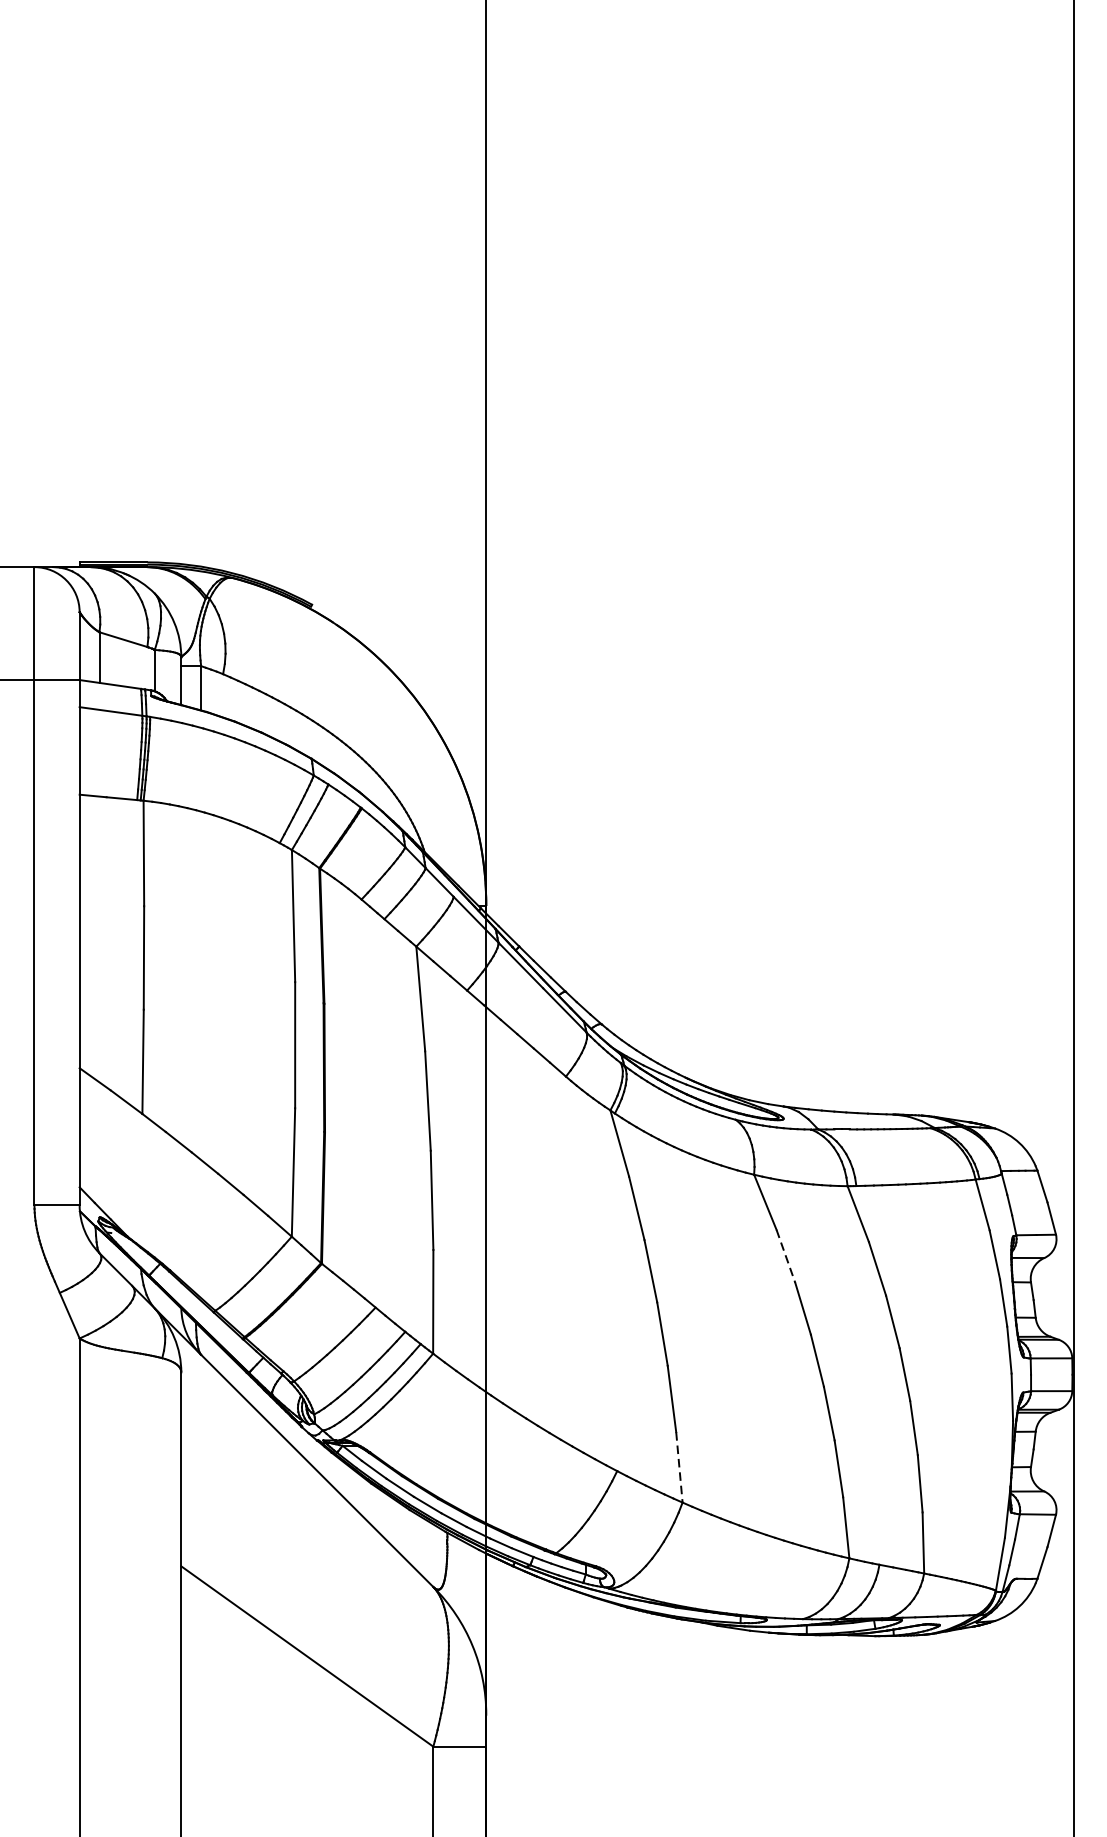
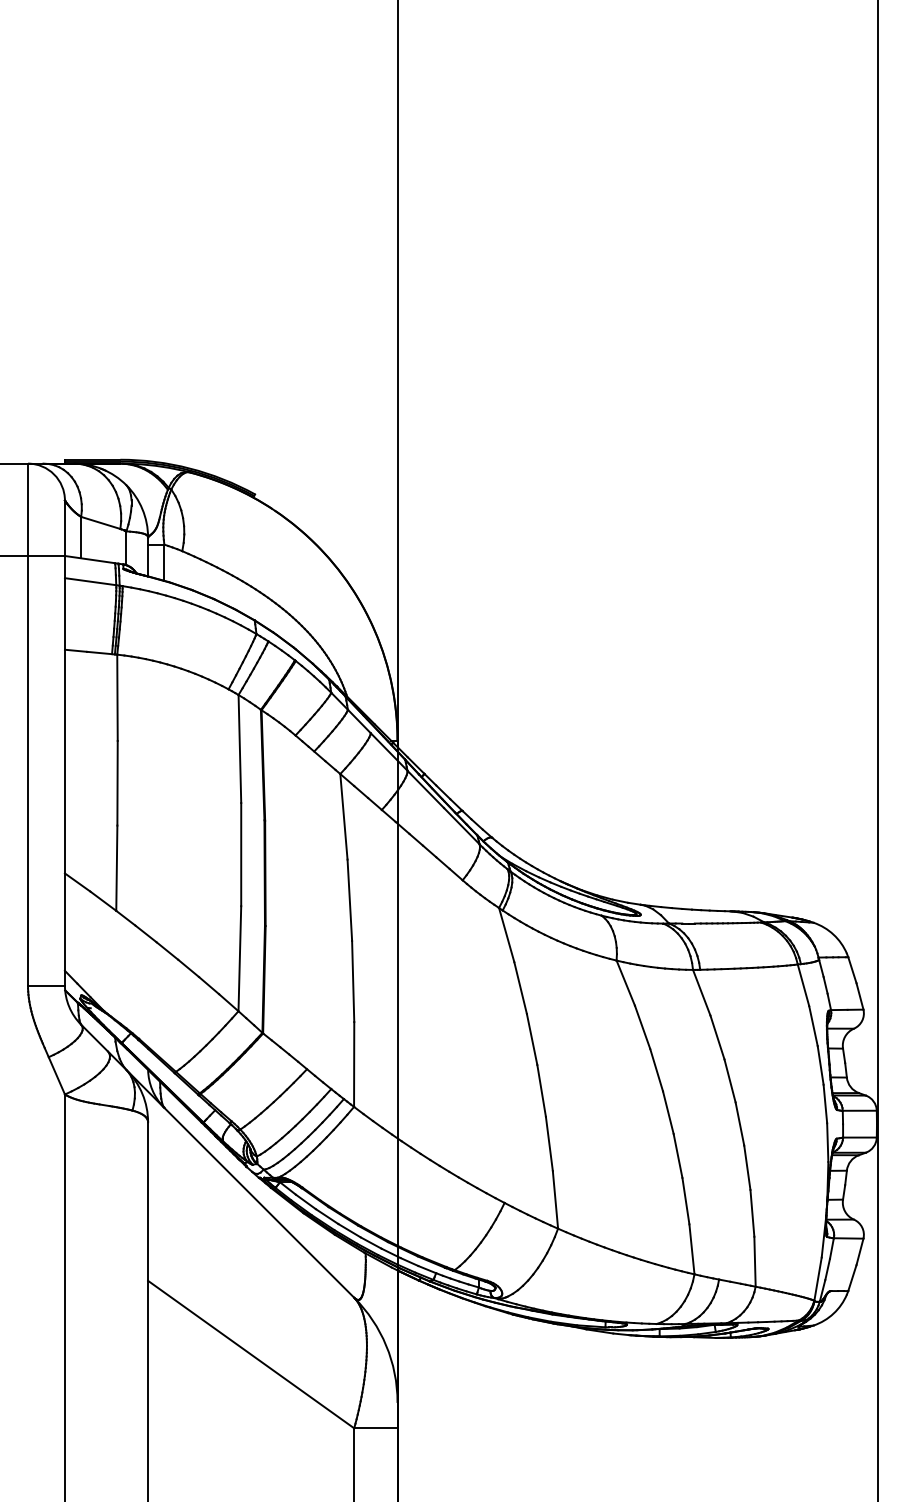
line: (785, 1256) -> (642, 1027), dashed -> solid
line: (679, 1466) -> (555, 1199), dashed -> solid

